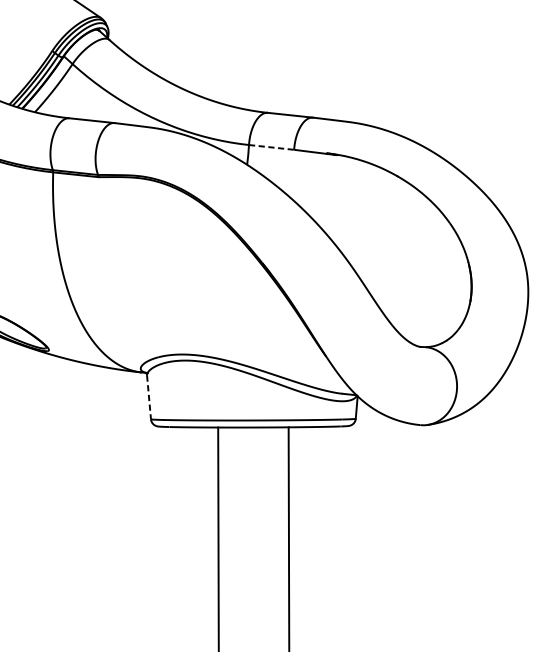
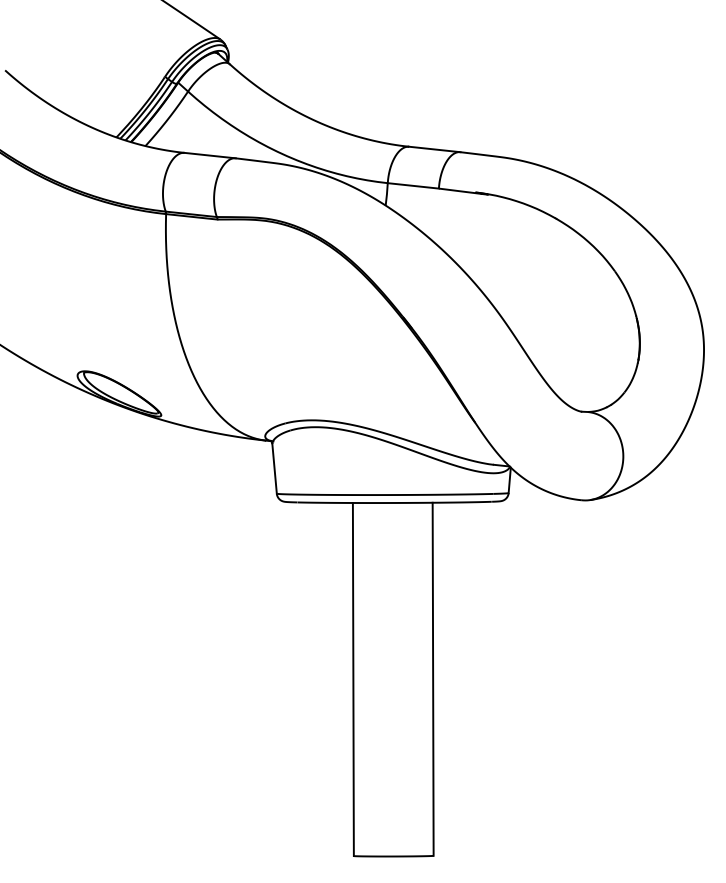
line: (271, 147) -> (413, 185), dashed -> solid
line: (148, 397) -> (274, 468), dashed -> solid

